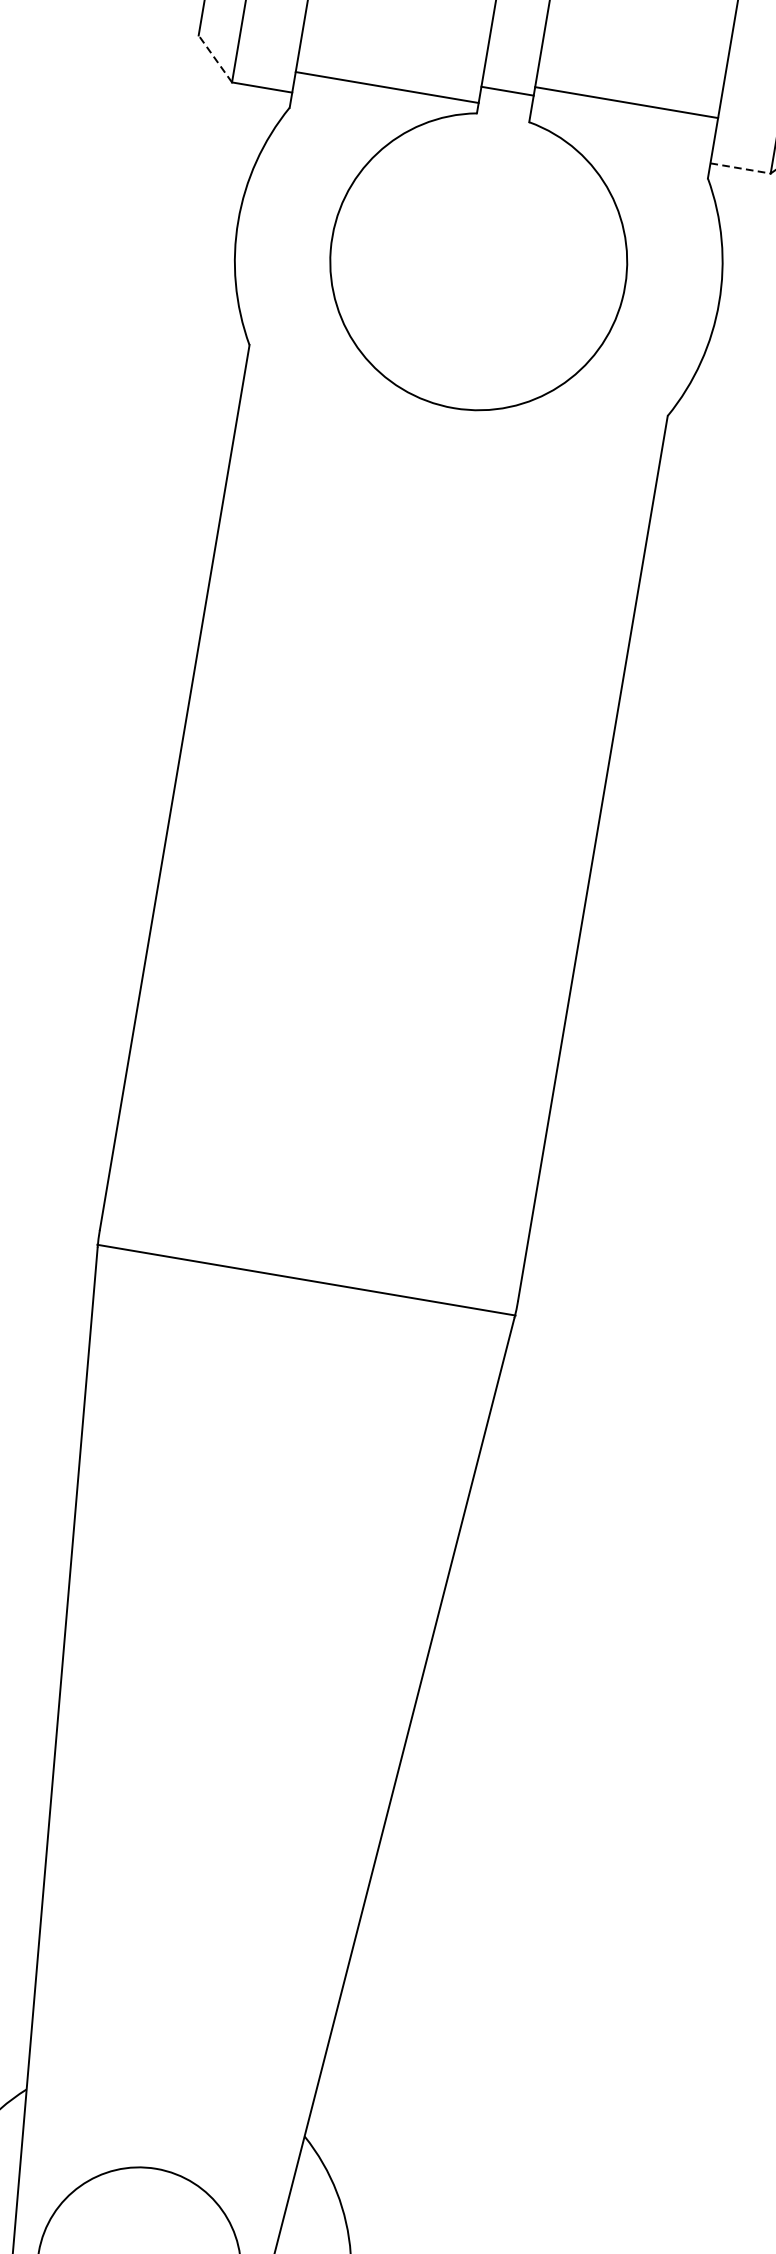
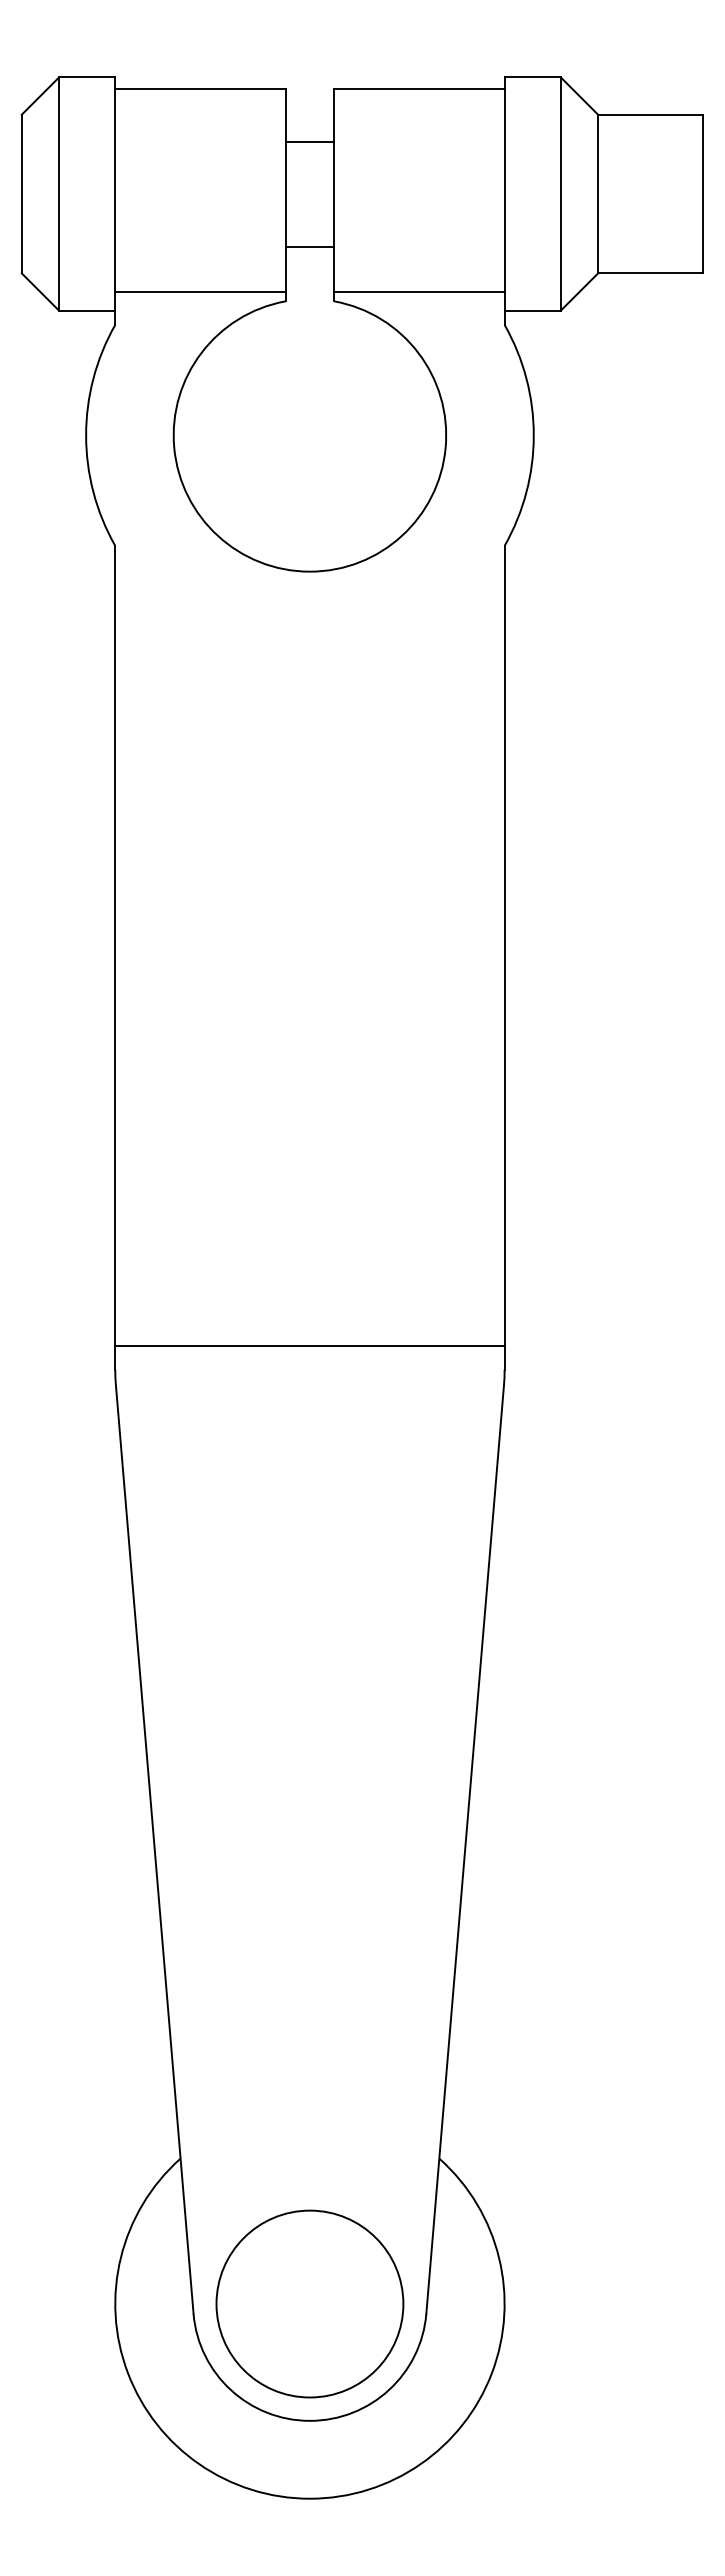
line: (215, 58) -> (40, 291), dashed -> solid
line: (507, 91) -> (309, 246), moved
line: (626, 102) -> (419, 291), moved
line: (741, 168) -> (533, 310), dashed -> solid
line: (305, 1280) -> (309, 1346), moved

